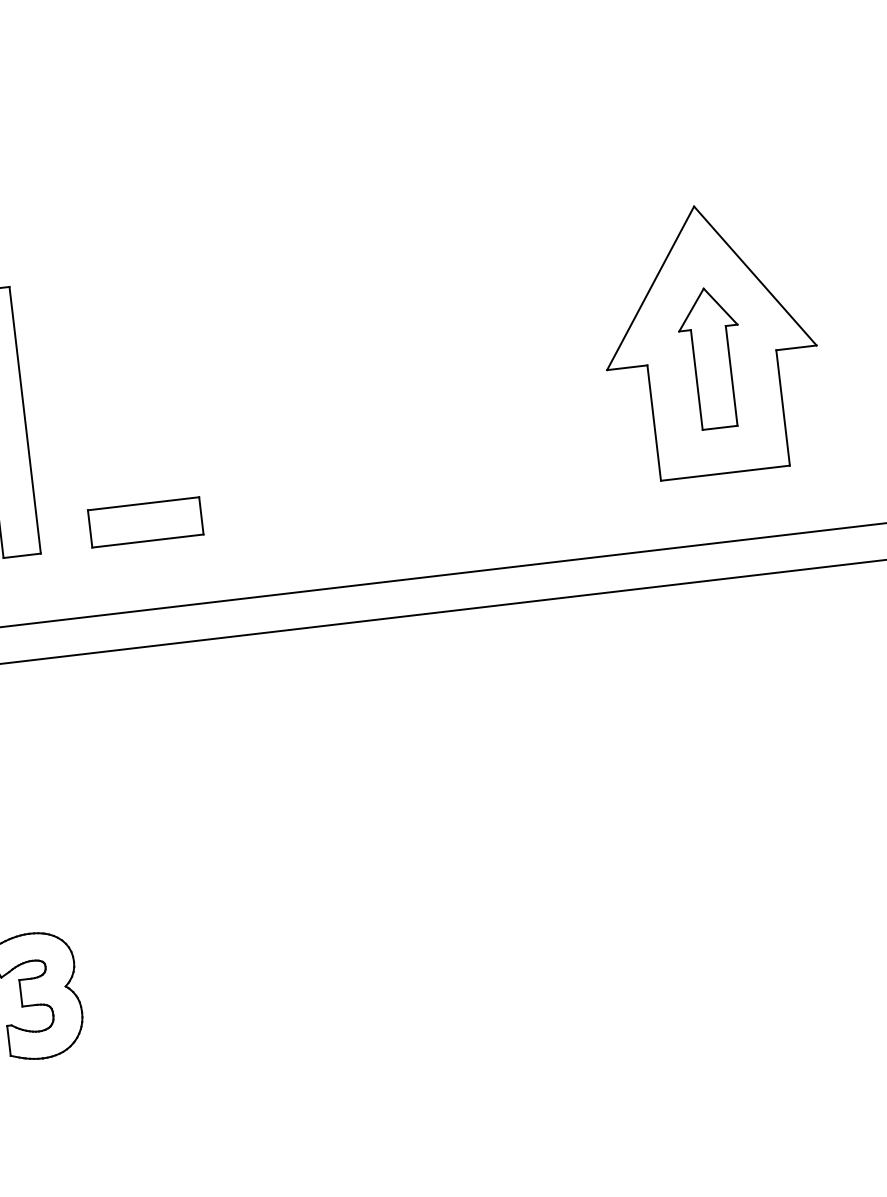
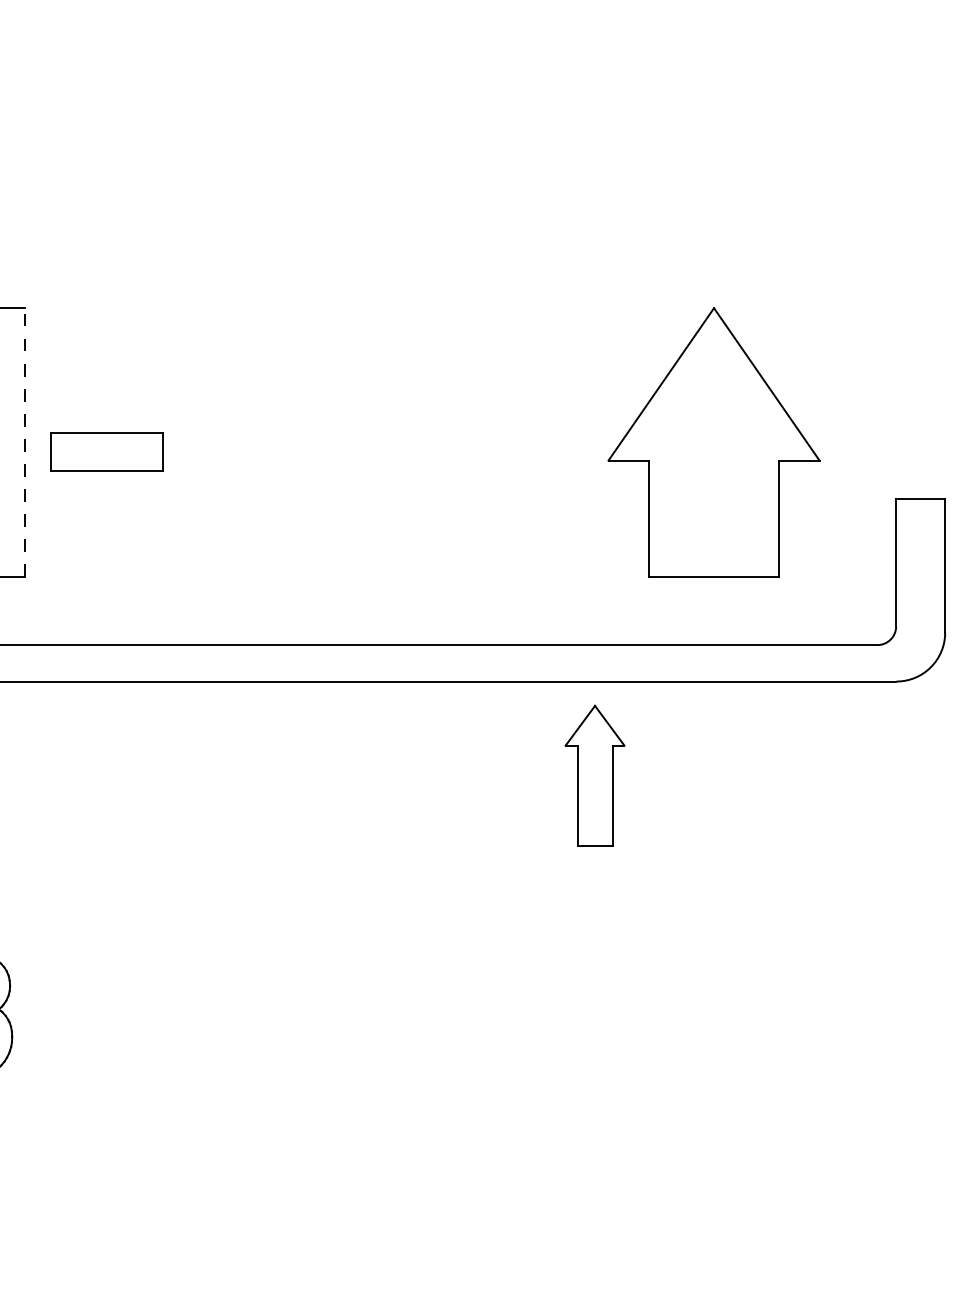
part: (711, 357) -> (594, 775), moved
line: (24, 419) -> (24, 441), solid -> dashed
part: (145, 521) -> (106, 451), moved

